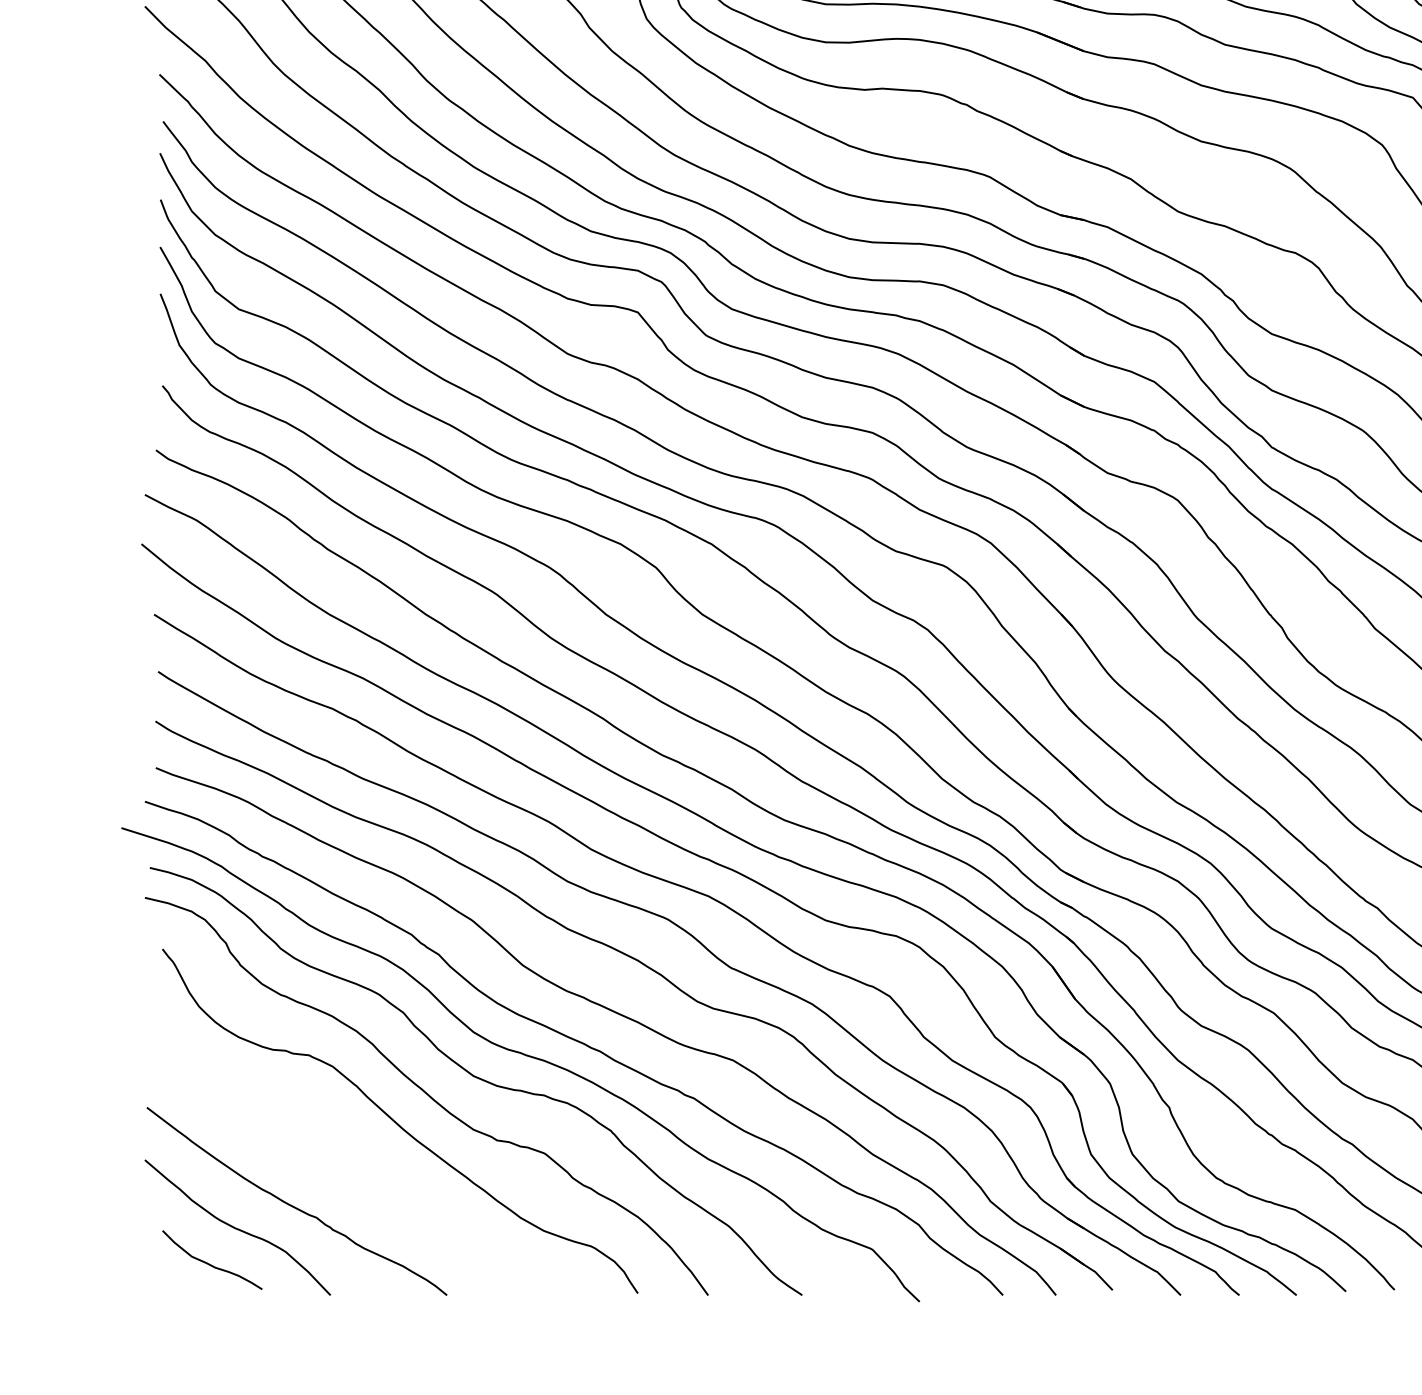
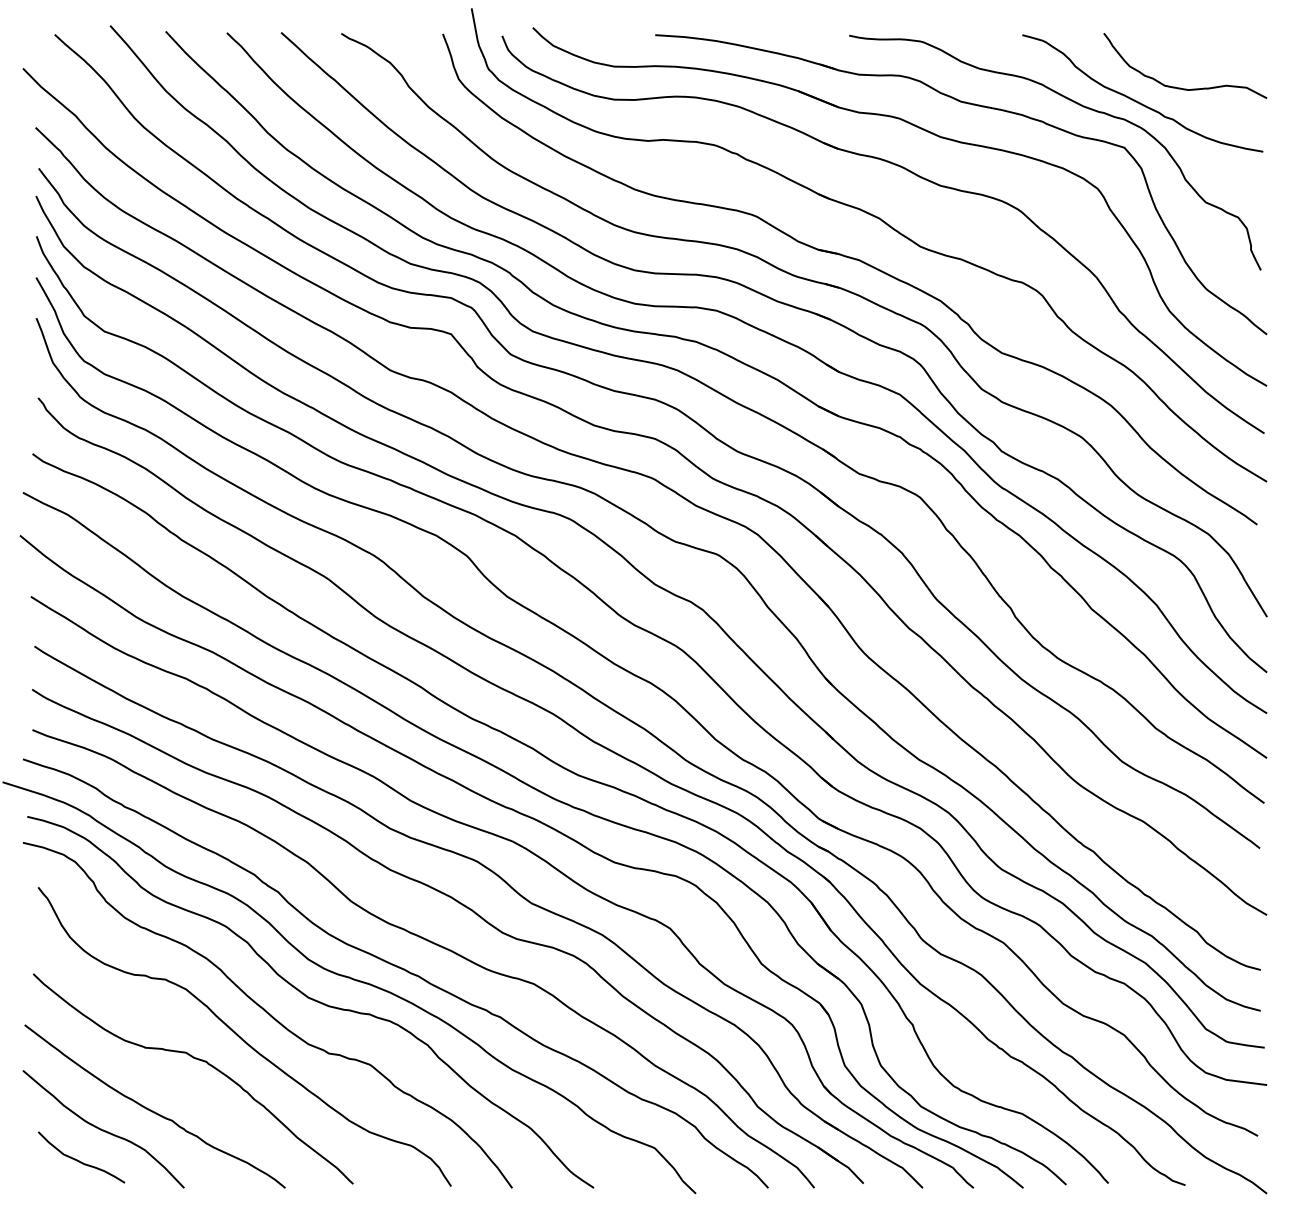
curve: (346, 1148) -> (198, 1060), added

